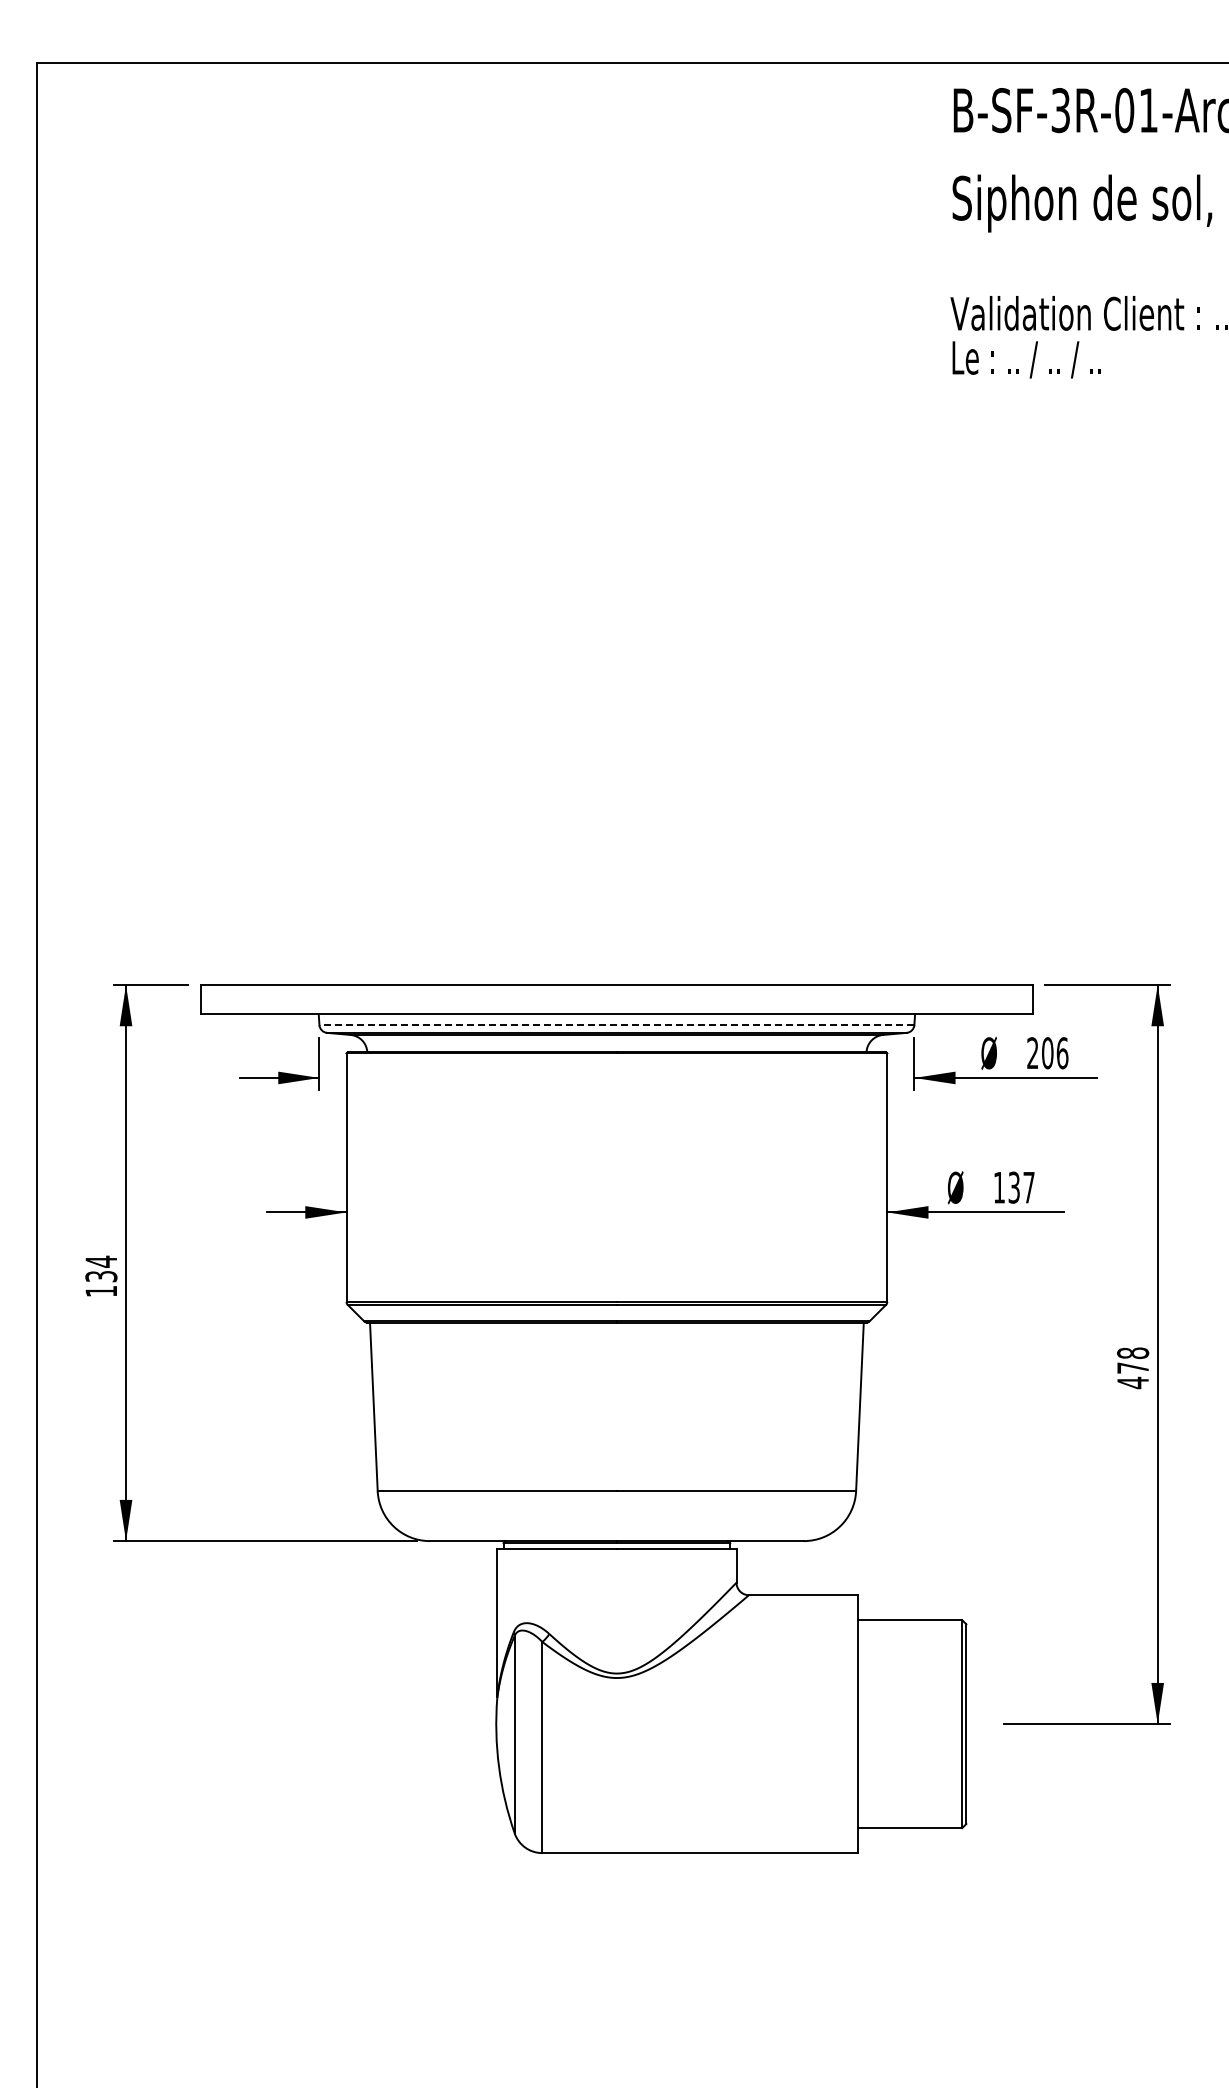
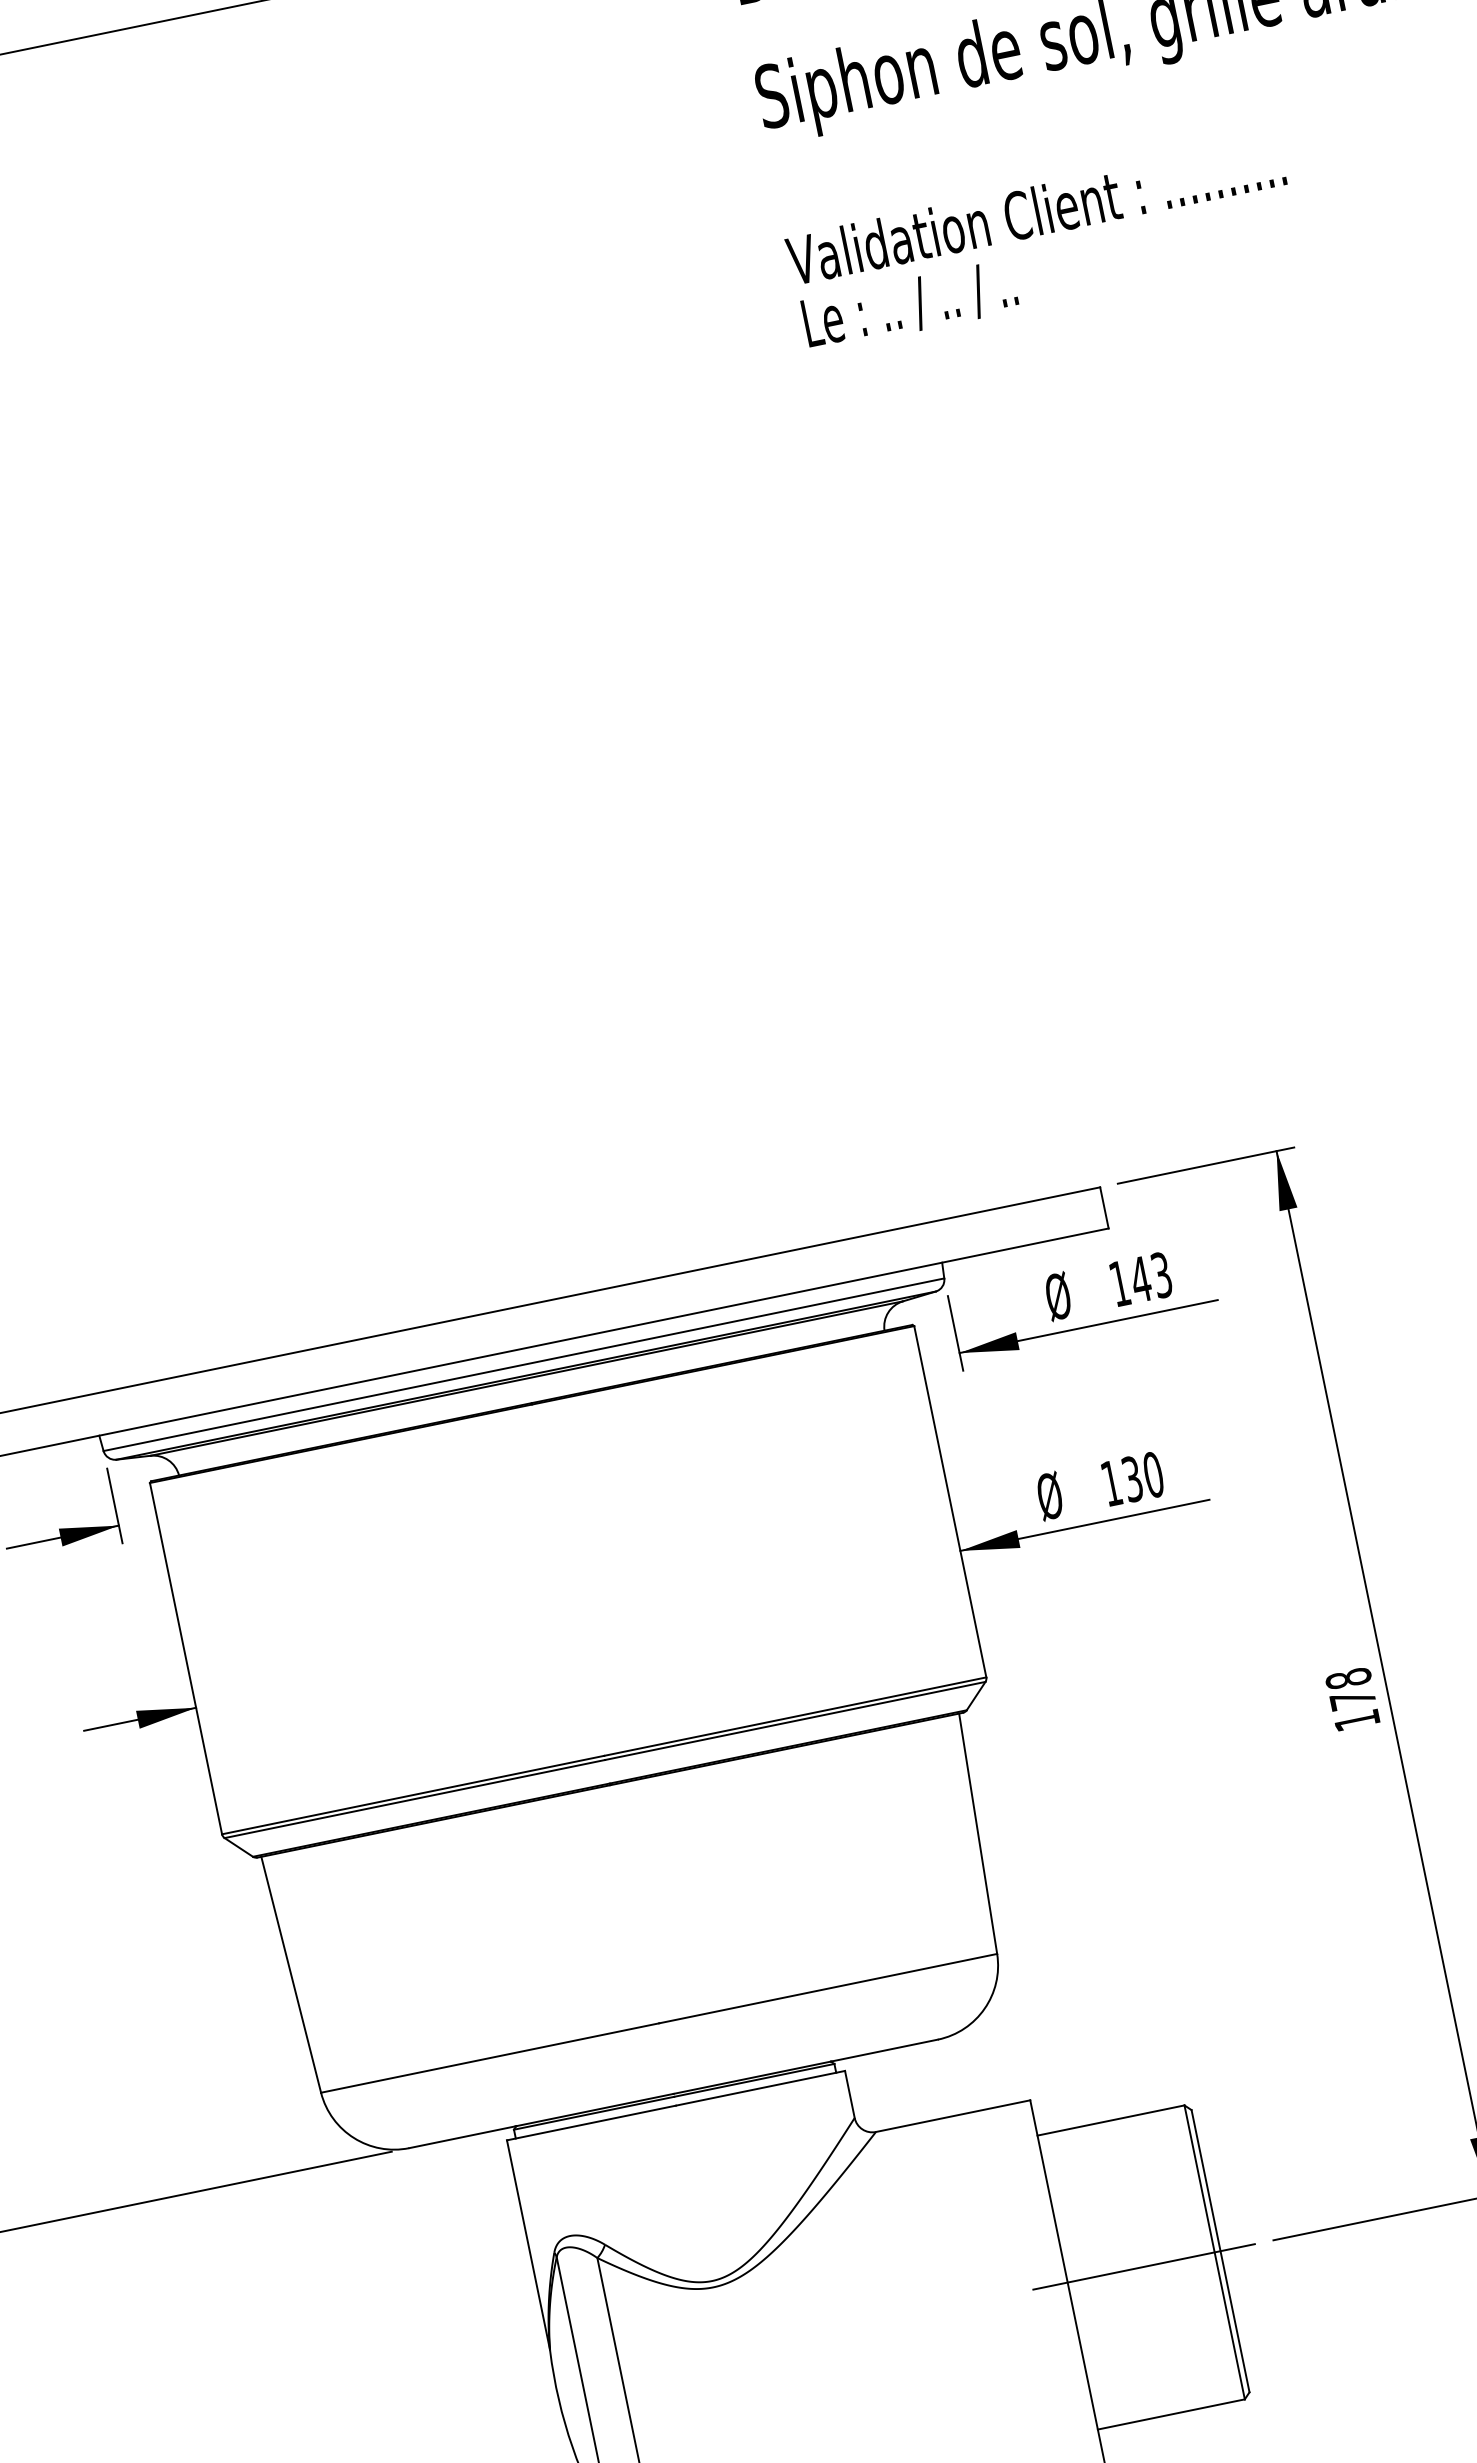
line: (616, 1025) -> (523, 1365), dashed -> solid
text: (1047, 1053) -> (1140, 1279), 206 -> 143
text: (1028, 1187) -> (1152, 1474), 137 -> 130
text: (1132, 1382) -> (1356, 1720), 478 -> 178
line: (912, 1724) -> (1144, 2267), added

